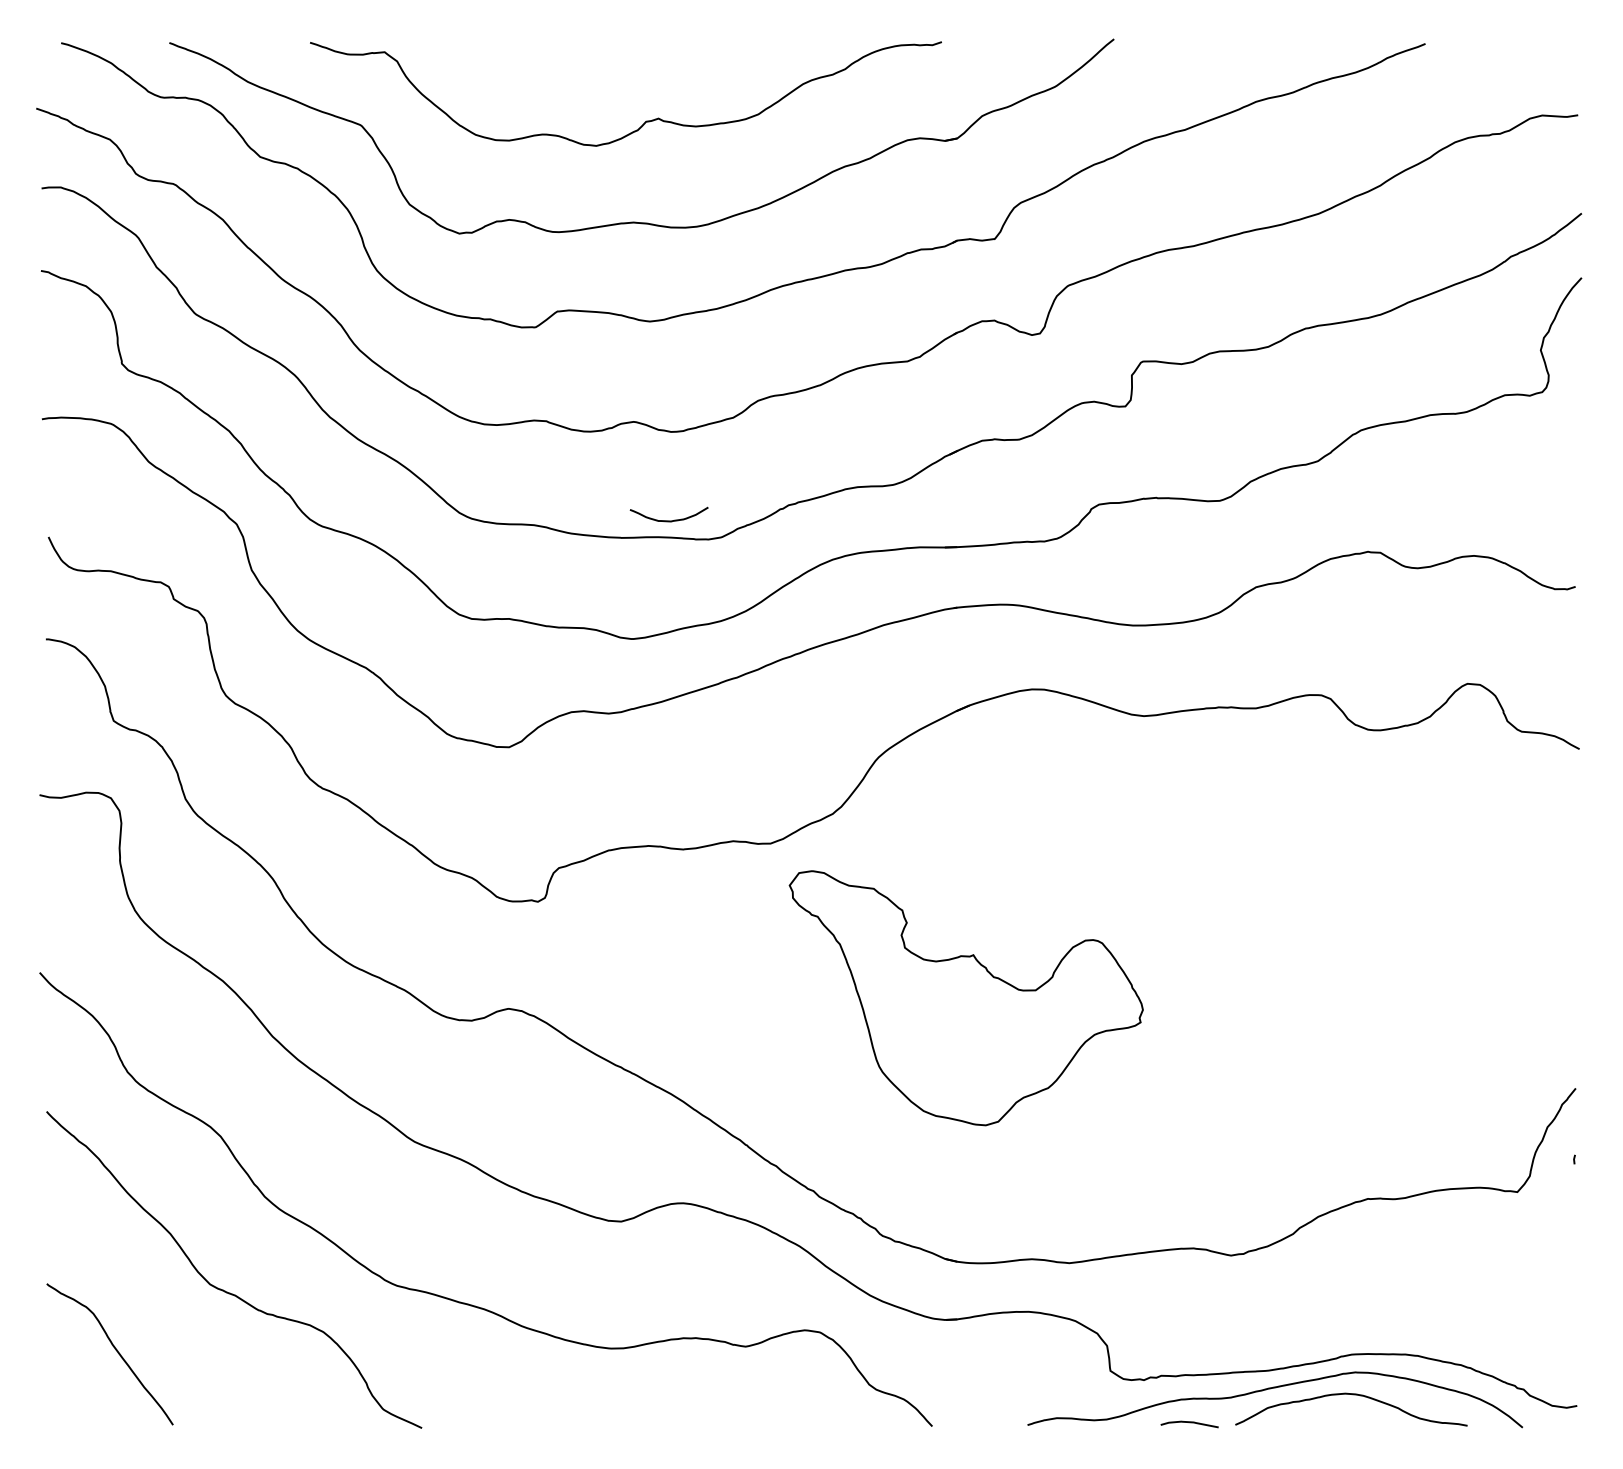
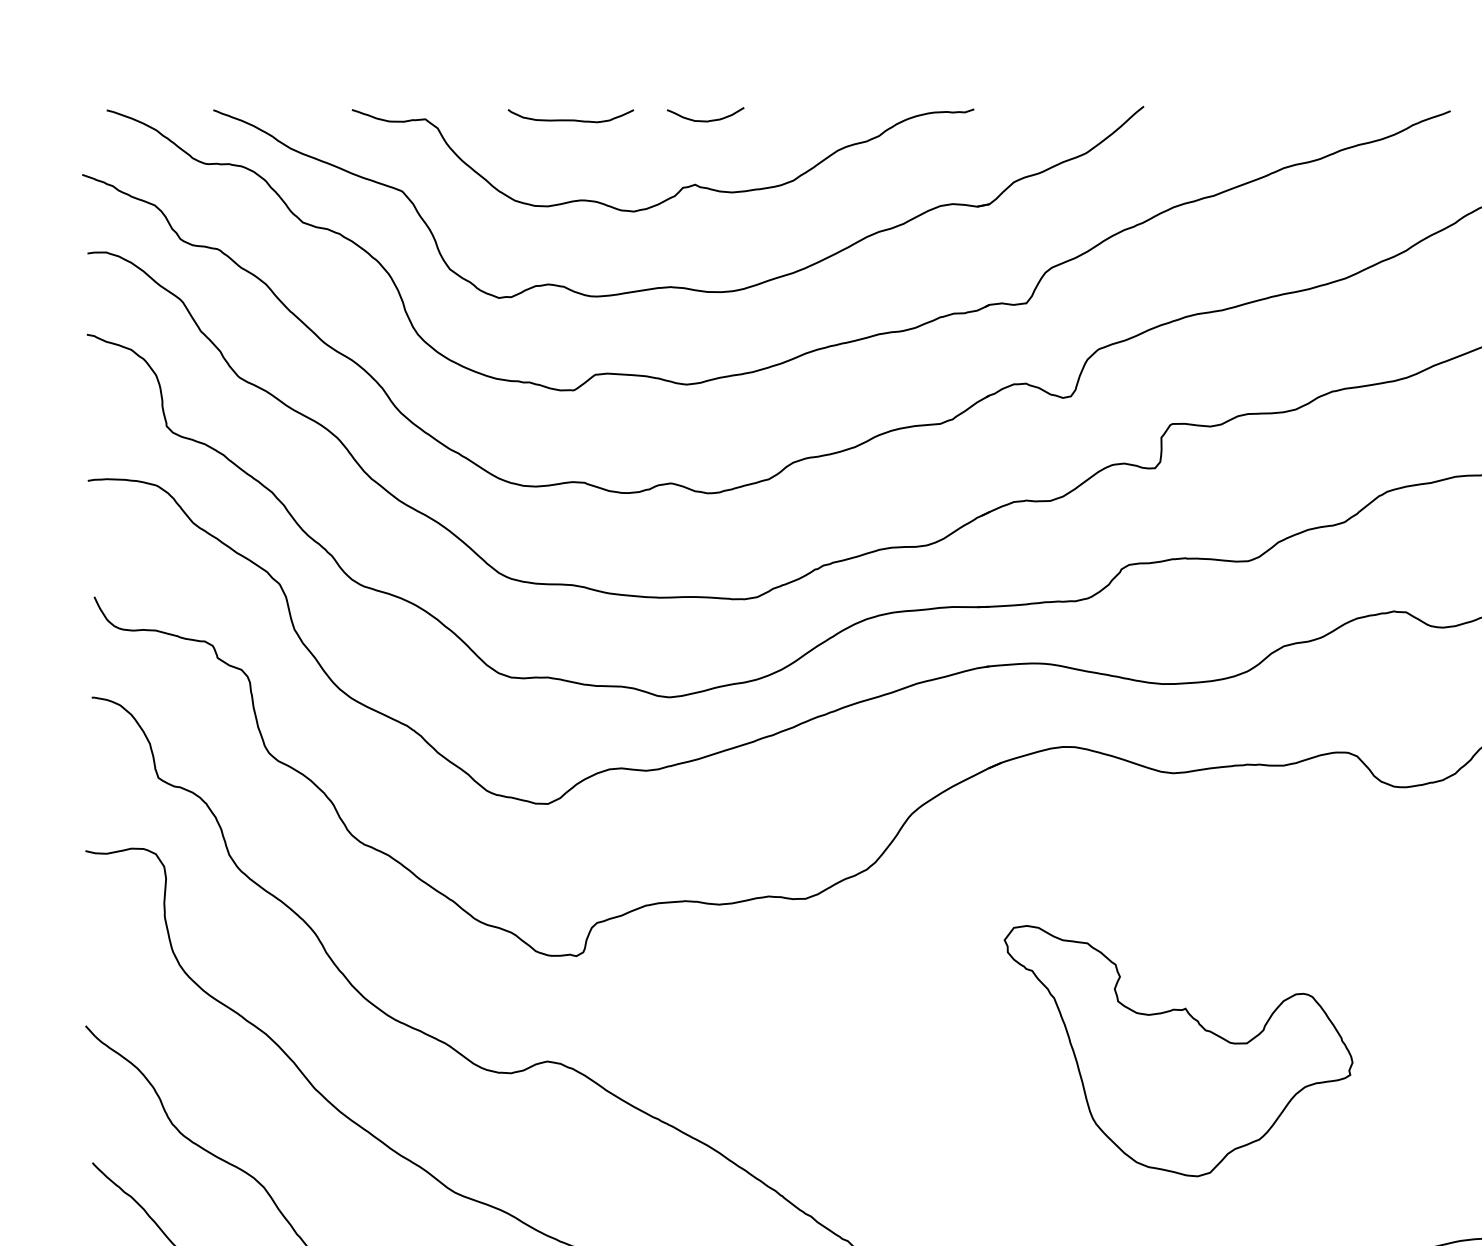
curve: (532, 52) -> (571, 119), added
curve: (668, 520) -> (704, 120), moved
part: (965, 998) -> (1177, 1051), moved

